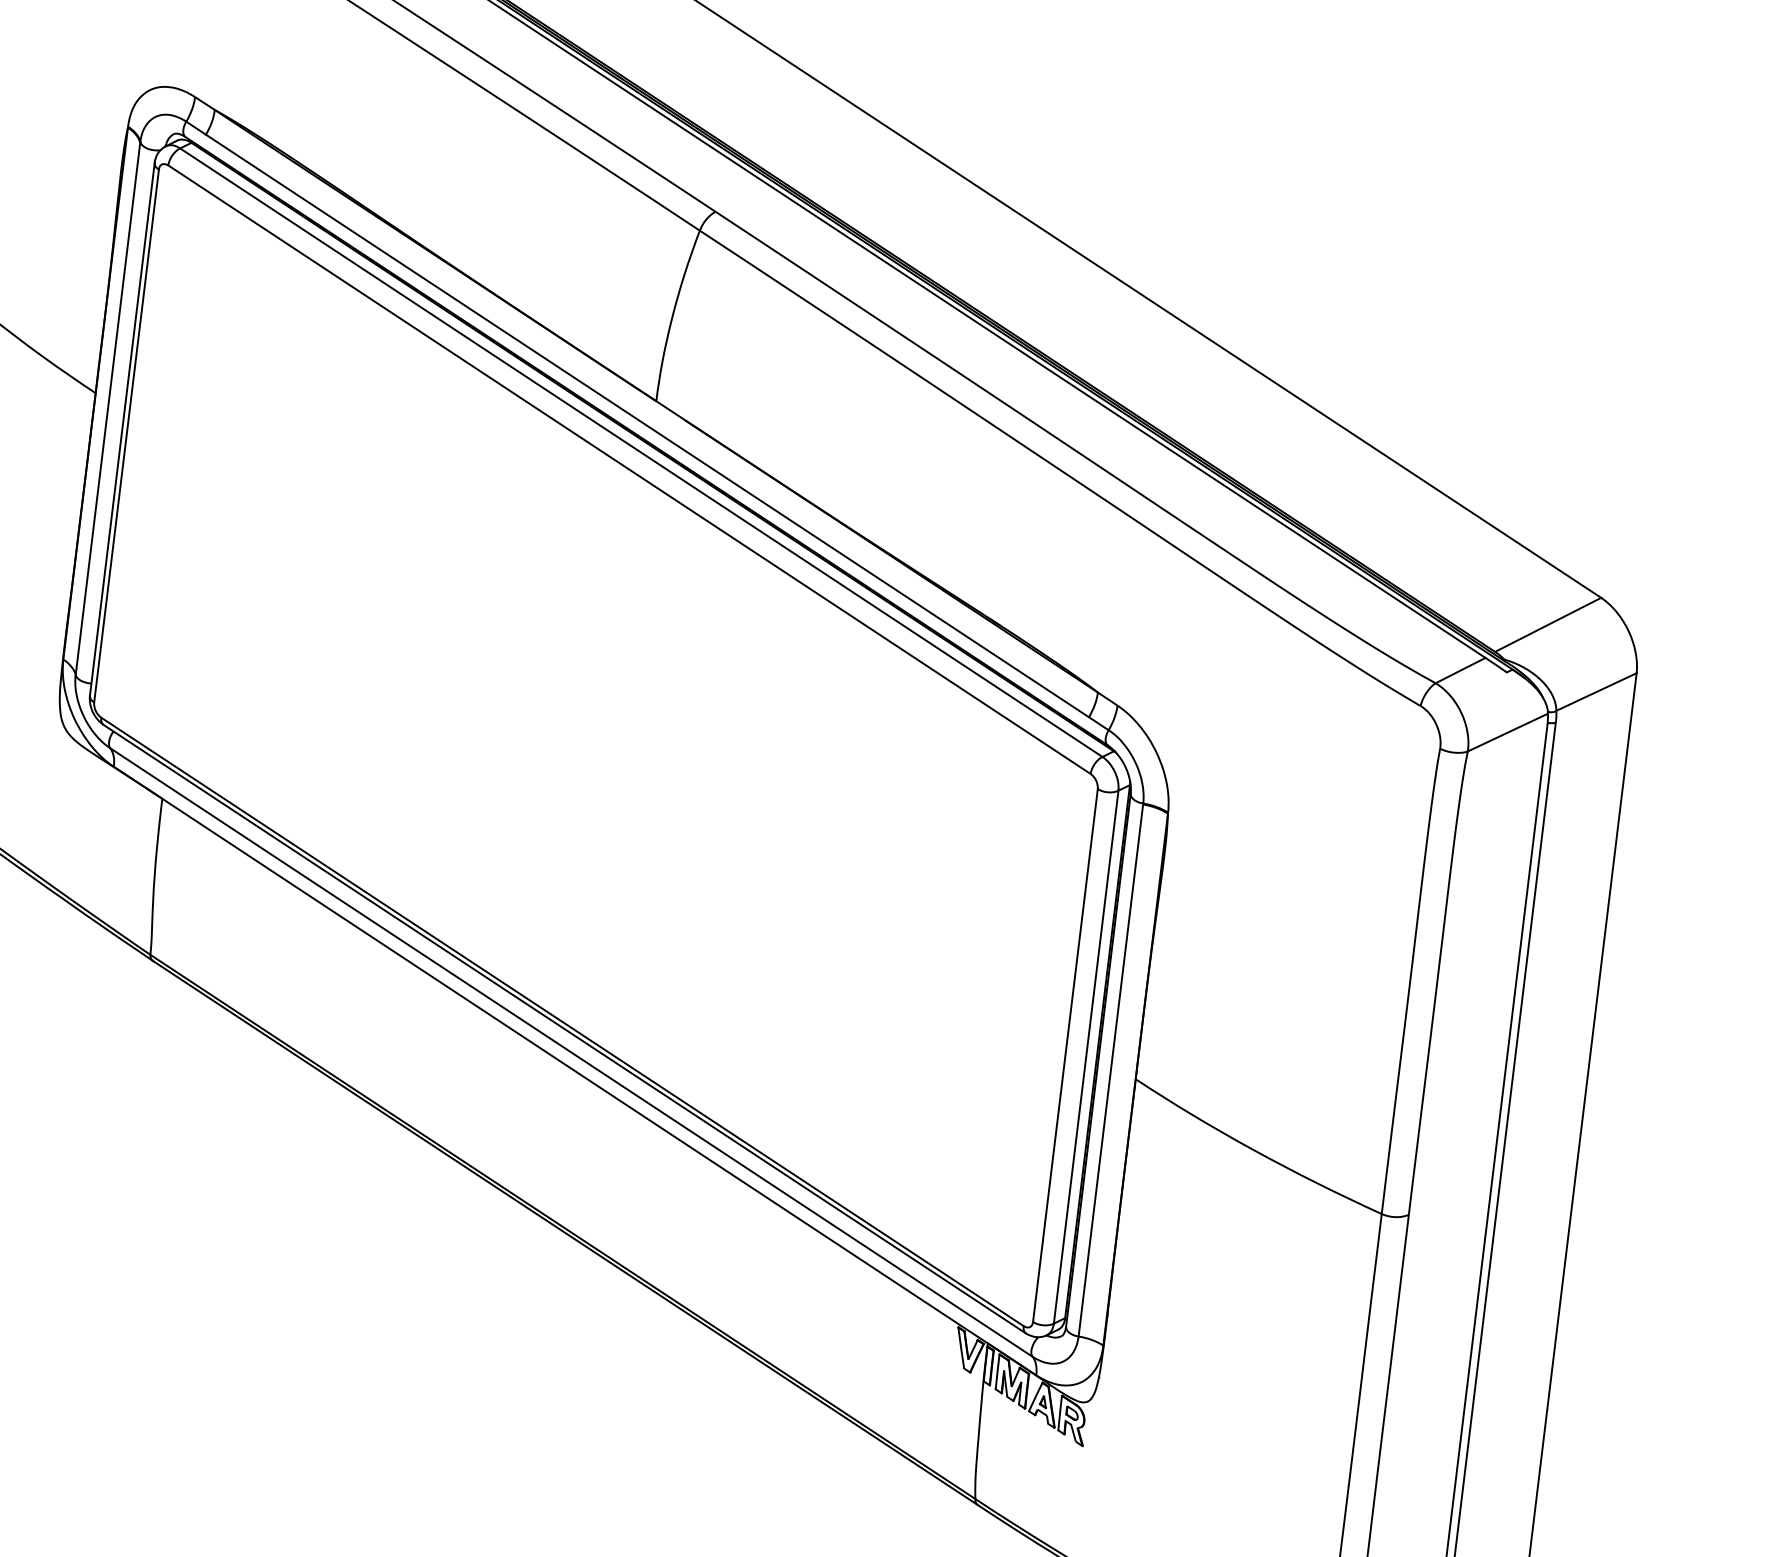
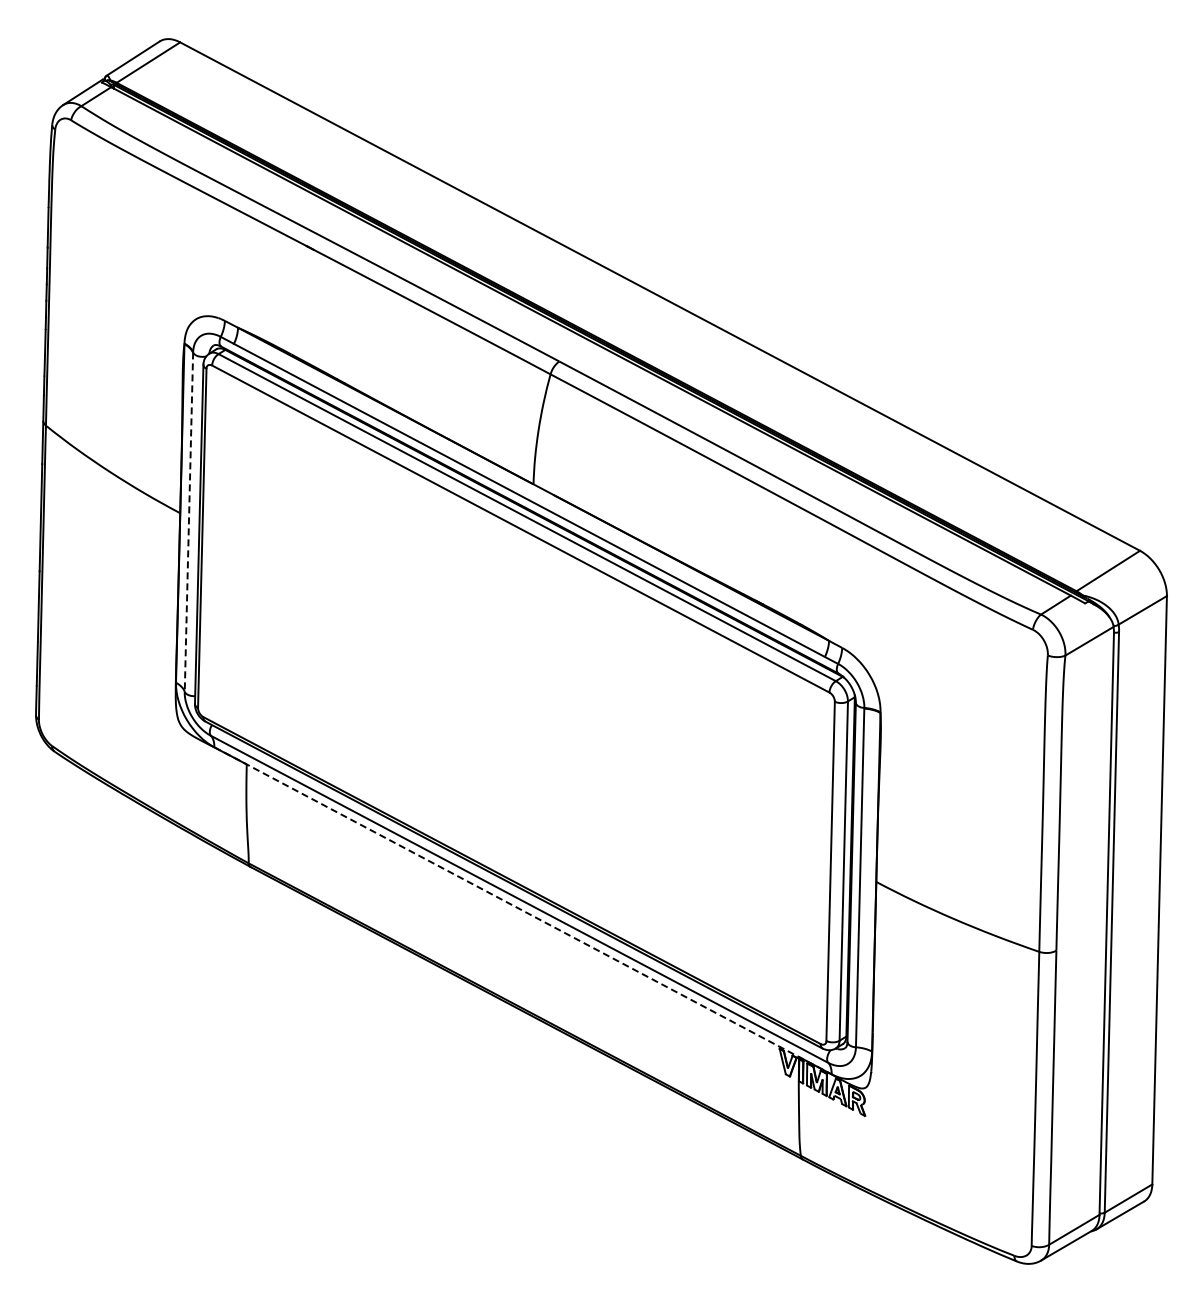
line: (107, 409) -> (188, 522), solid -> dashed
line: (575, 1072) -> (523, 911), solid -> dashed

